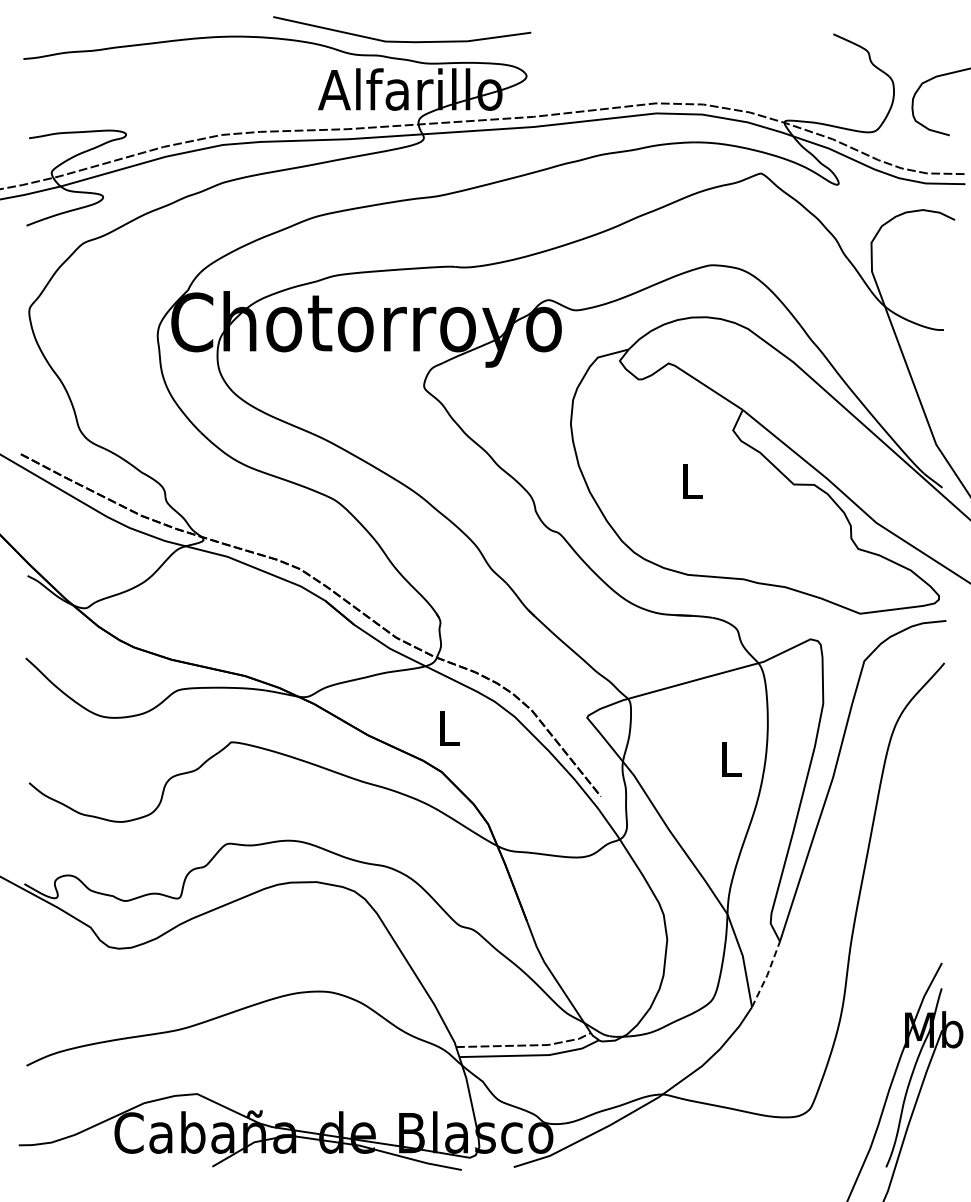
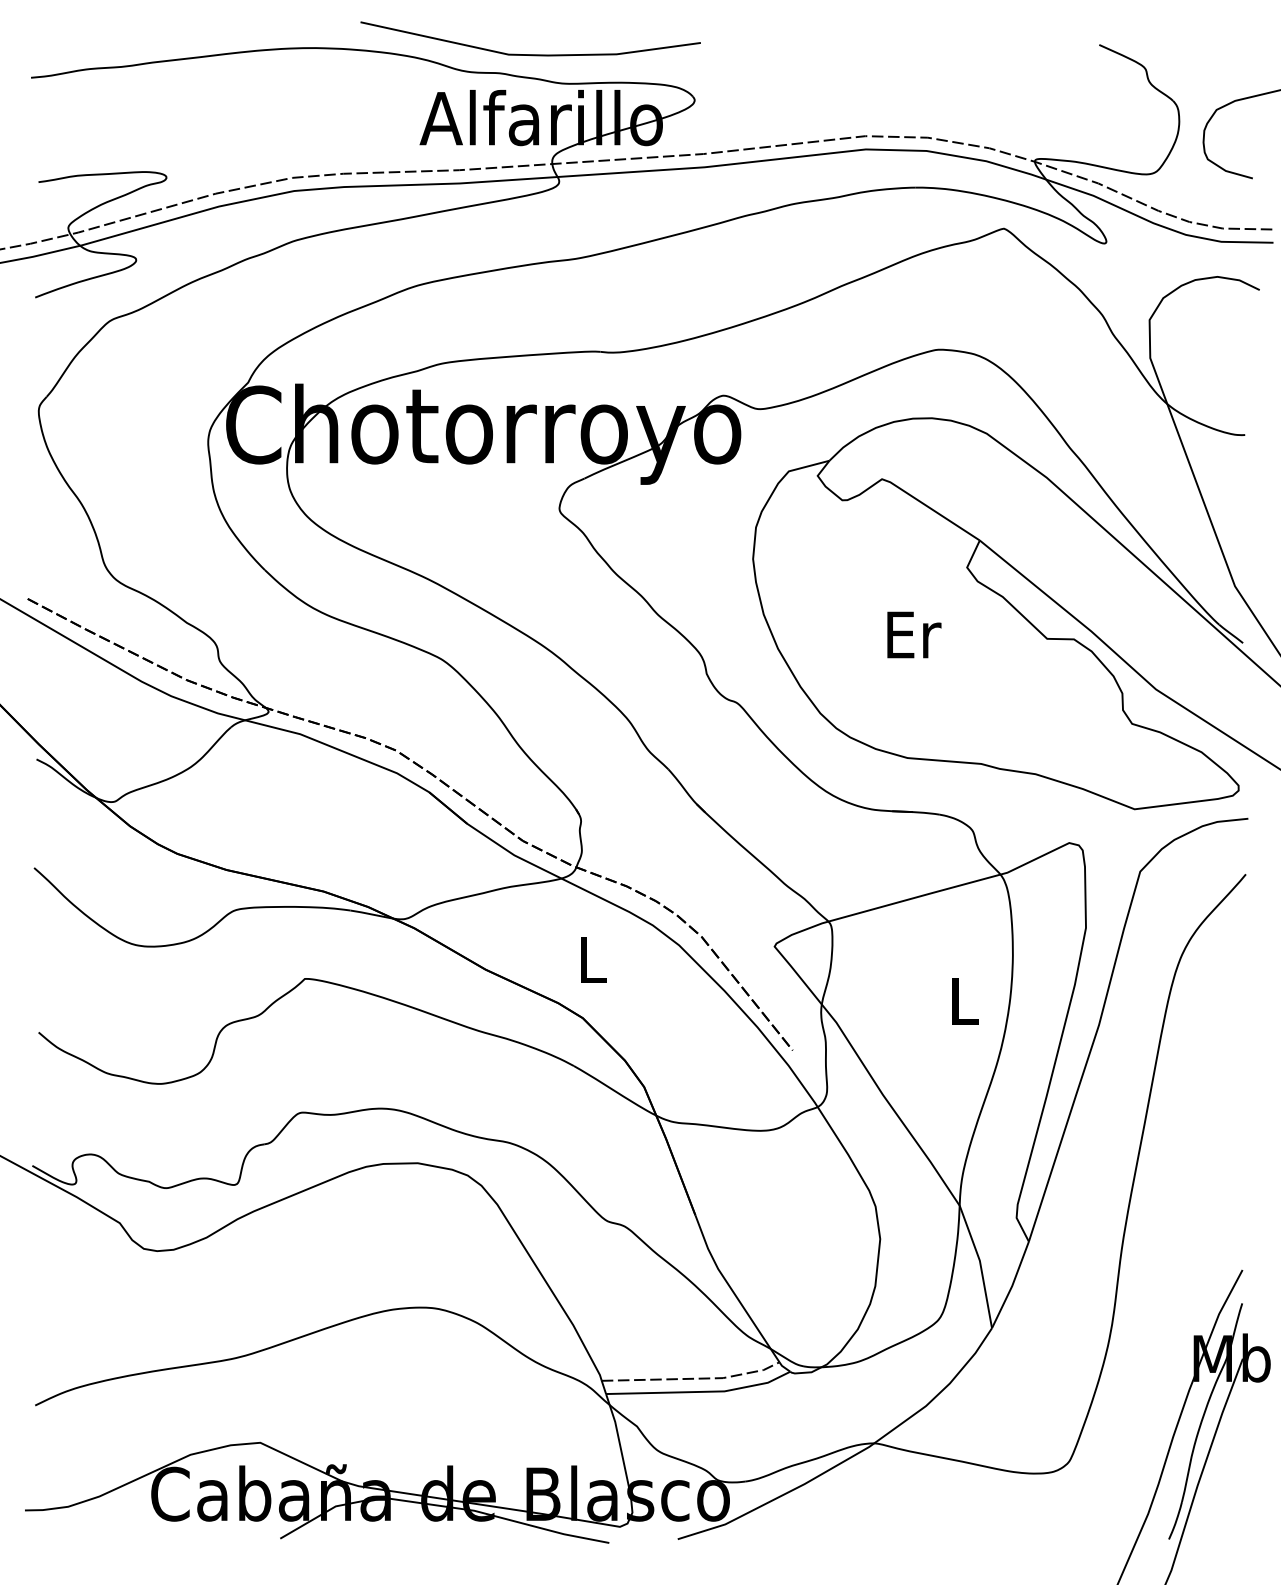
text: (692, 481) -> (913, 634), L -> Er
line: (767, 975) -> (1012, 1286), dashed -> solid

